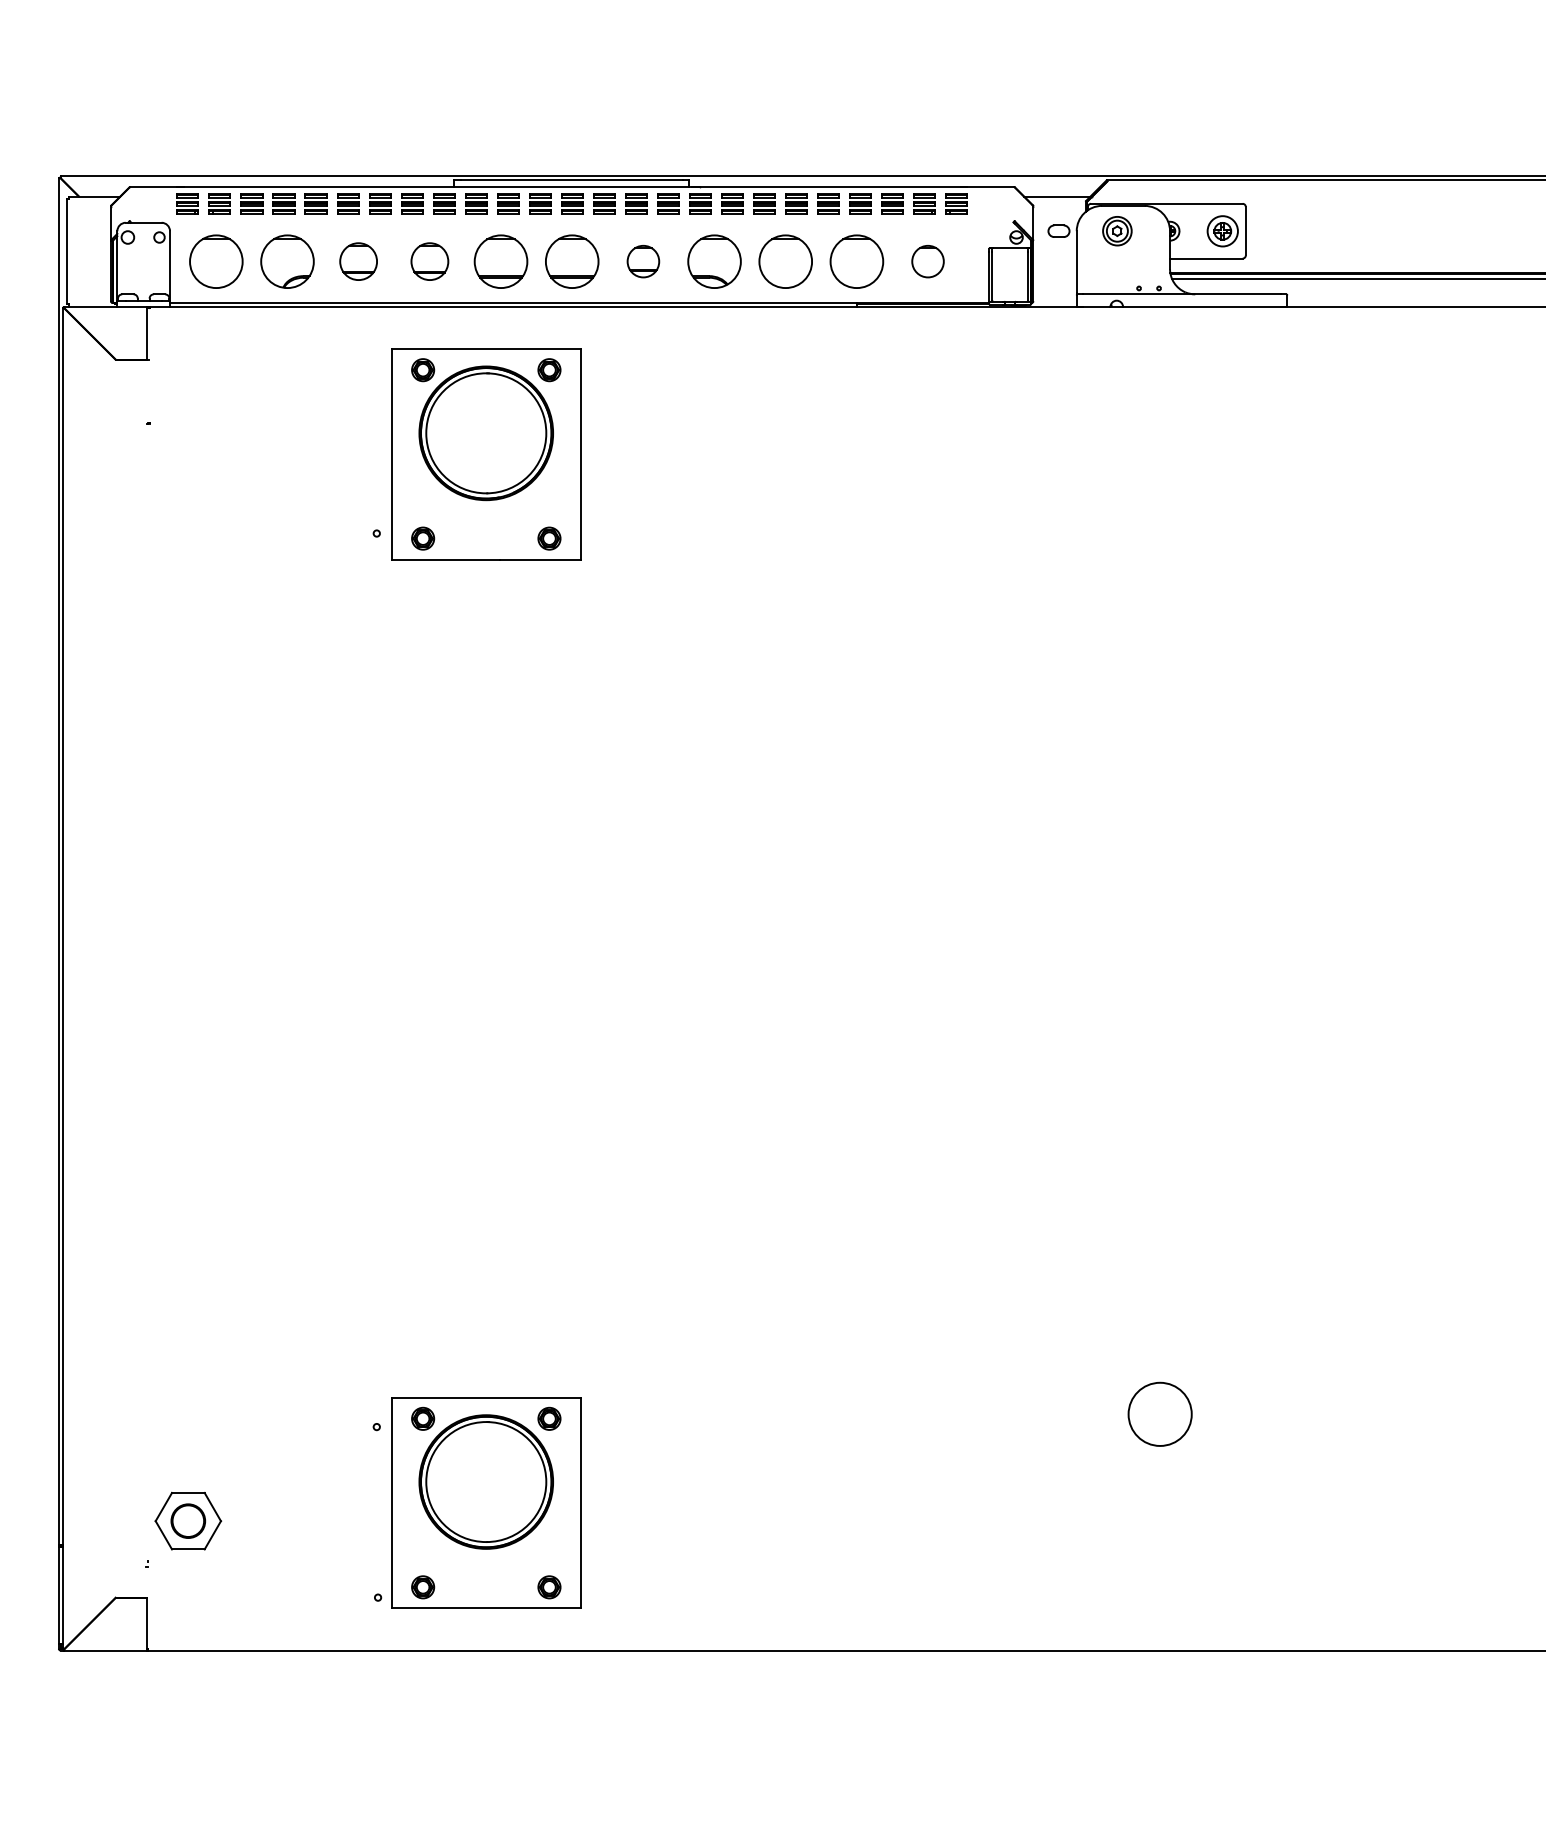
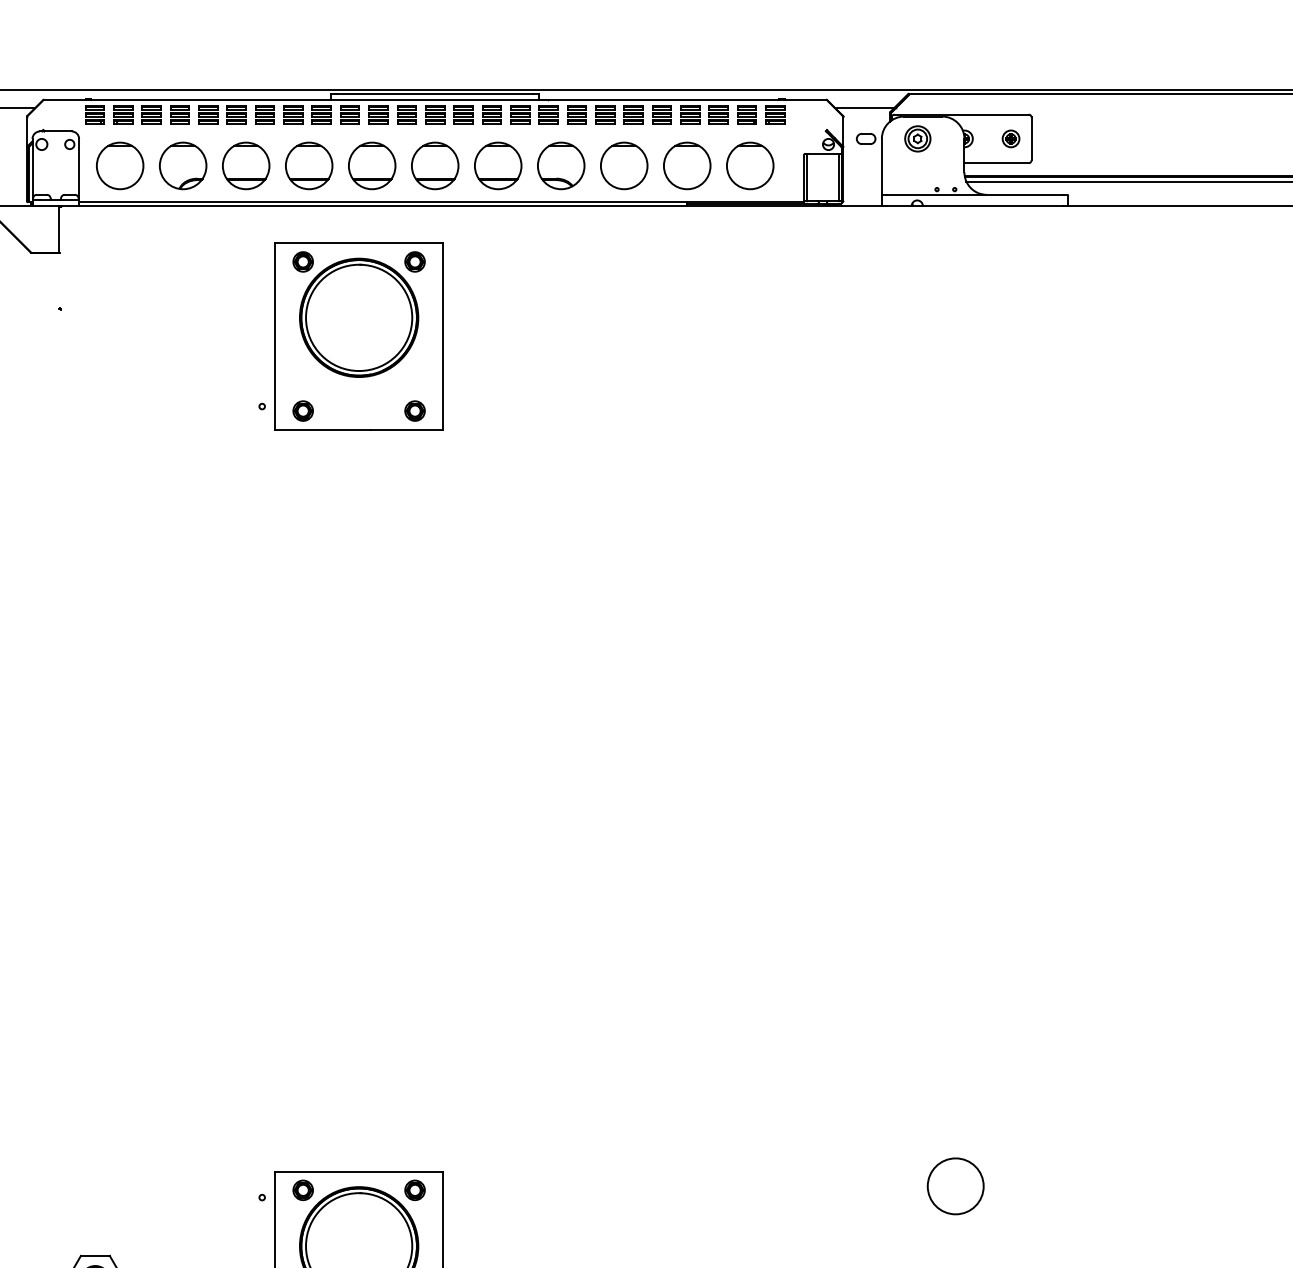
part: (1222, 230) -> (1010, 138), size x0.62
part: (358, 261) -> (245, 165), size x1.43
part: (429, 261) -> (308, 165), size x1.43
part: (643, 261) -> (498, 165), size x1.67
part: (927, 261) -> (749, 165), size x1.67

